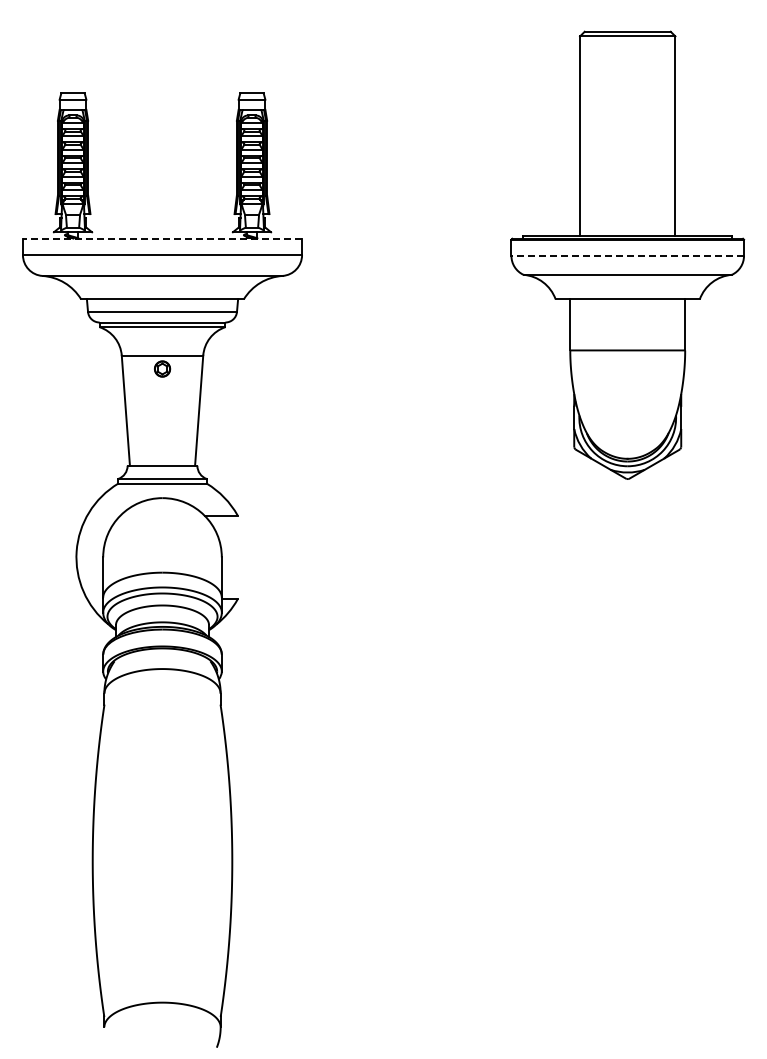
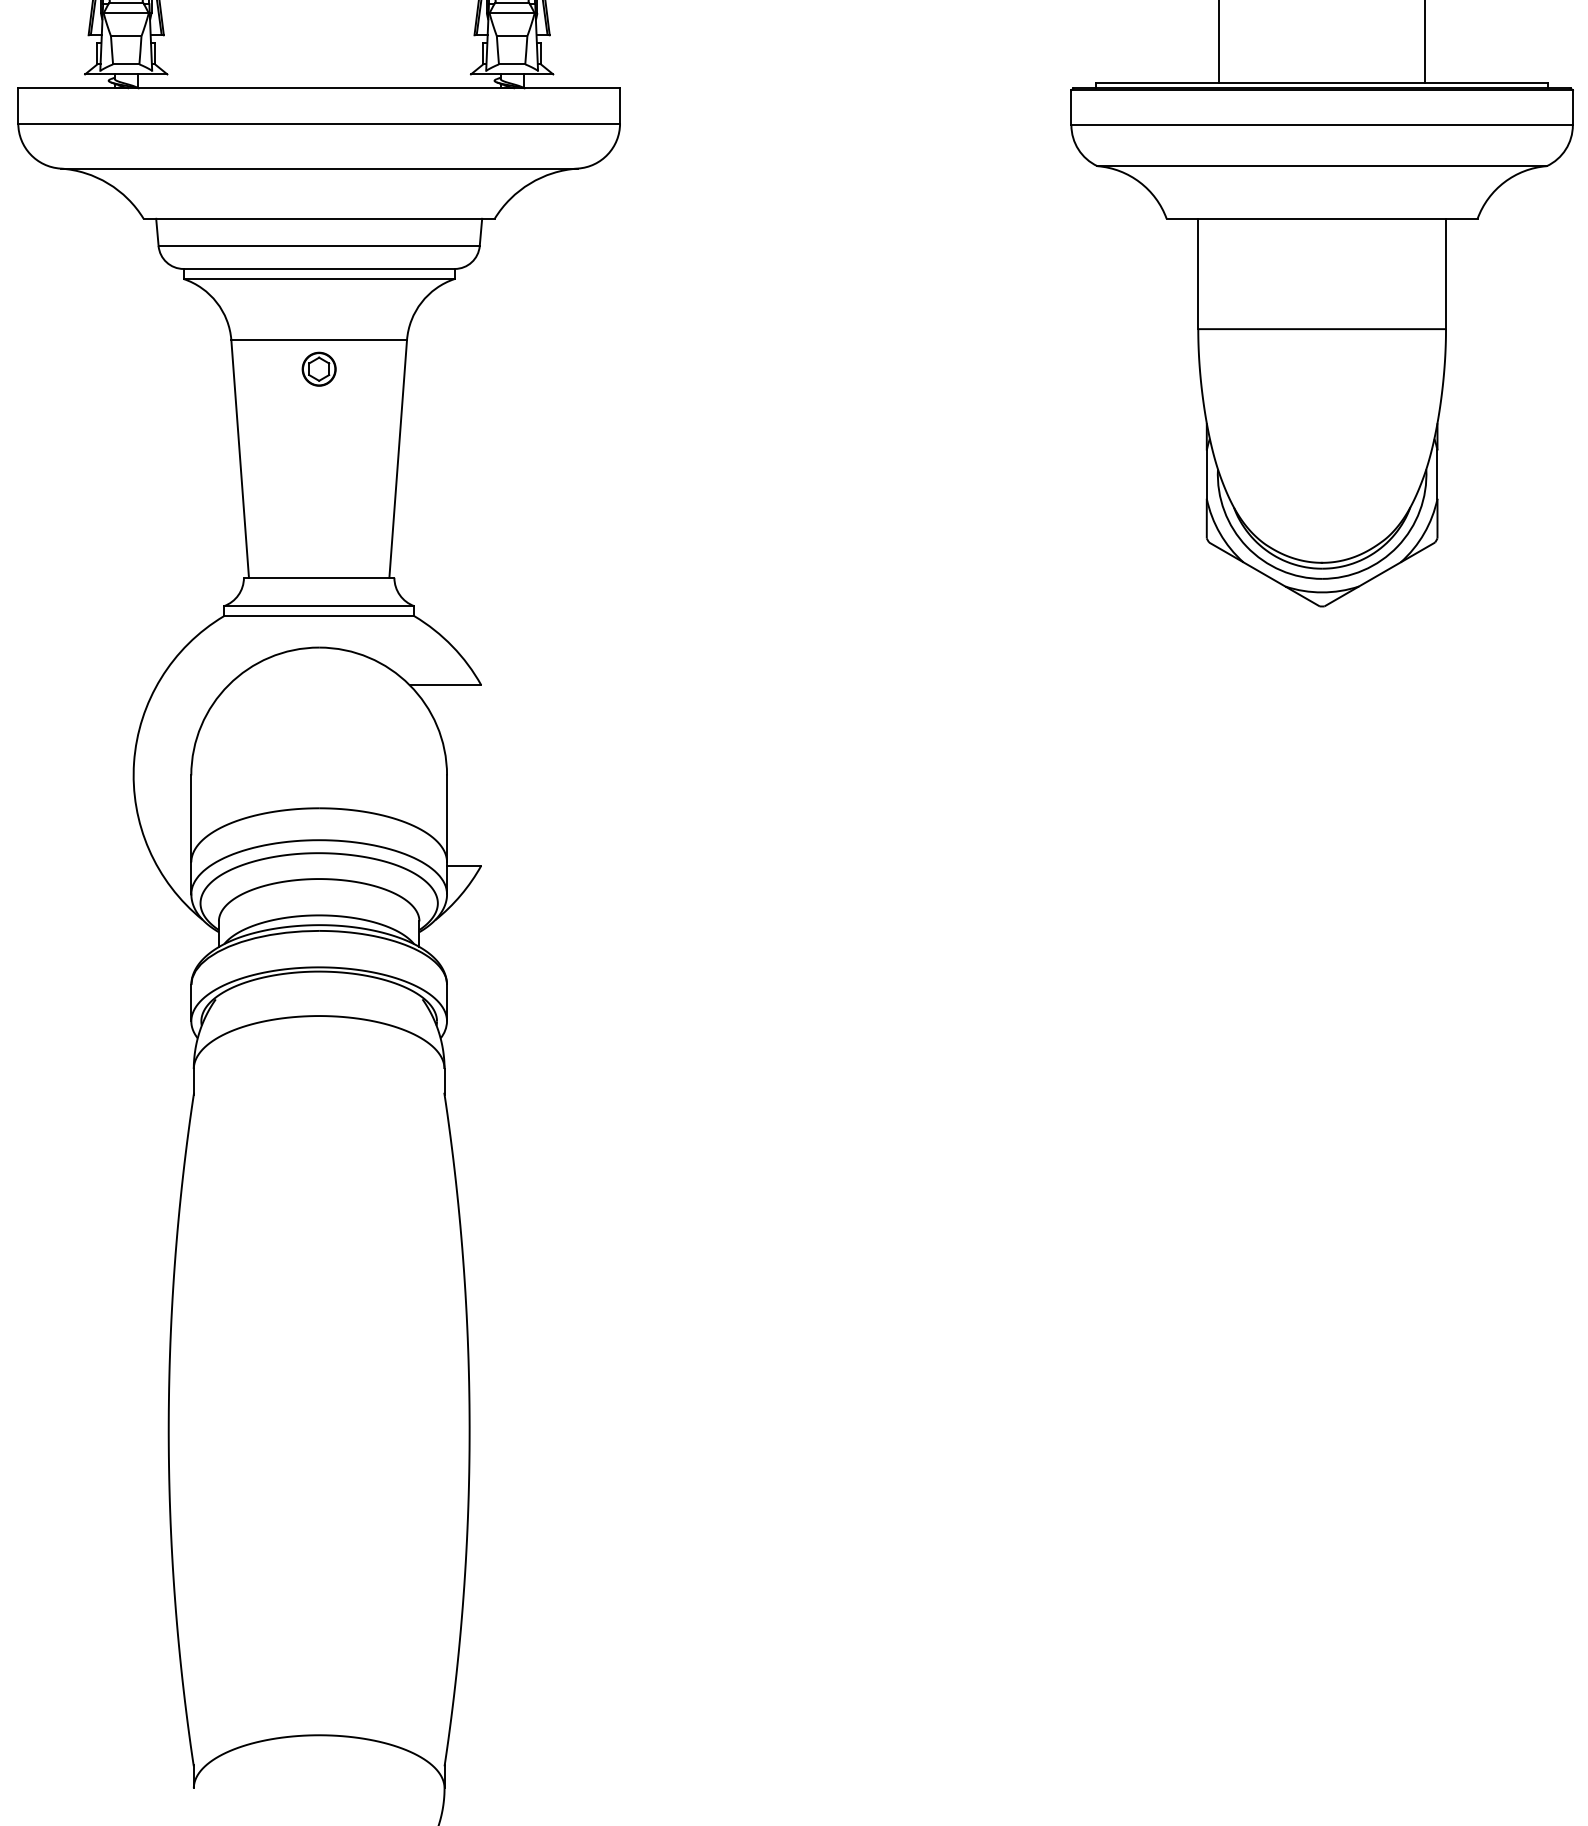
line: (162, 238) -> (319, 87), dashed -> solid
line: (627, 255) -> (1321, 124), dashed -> solid

